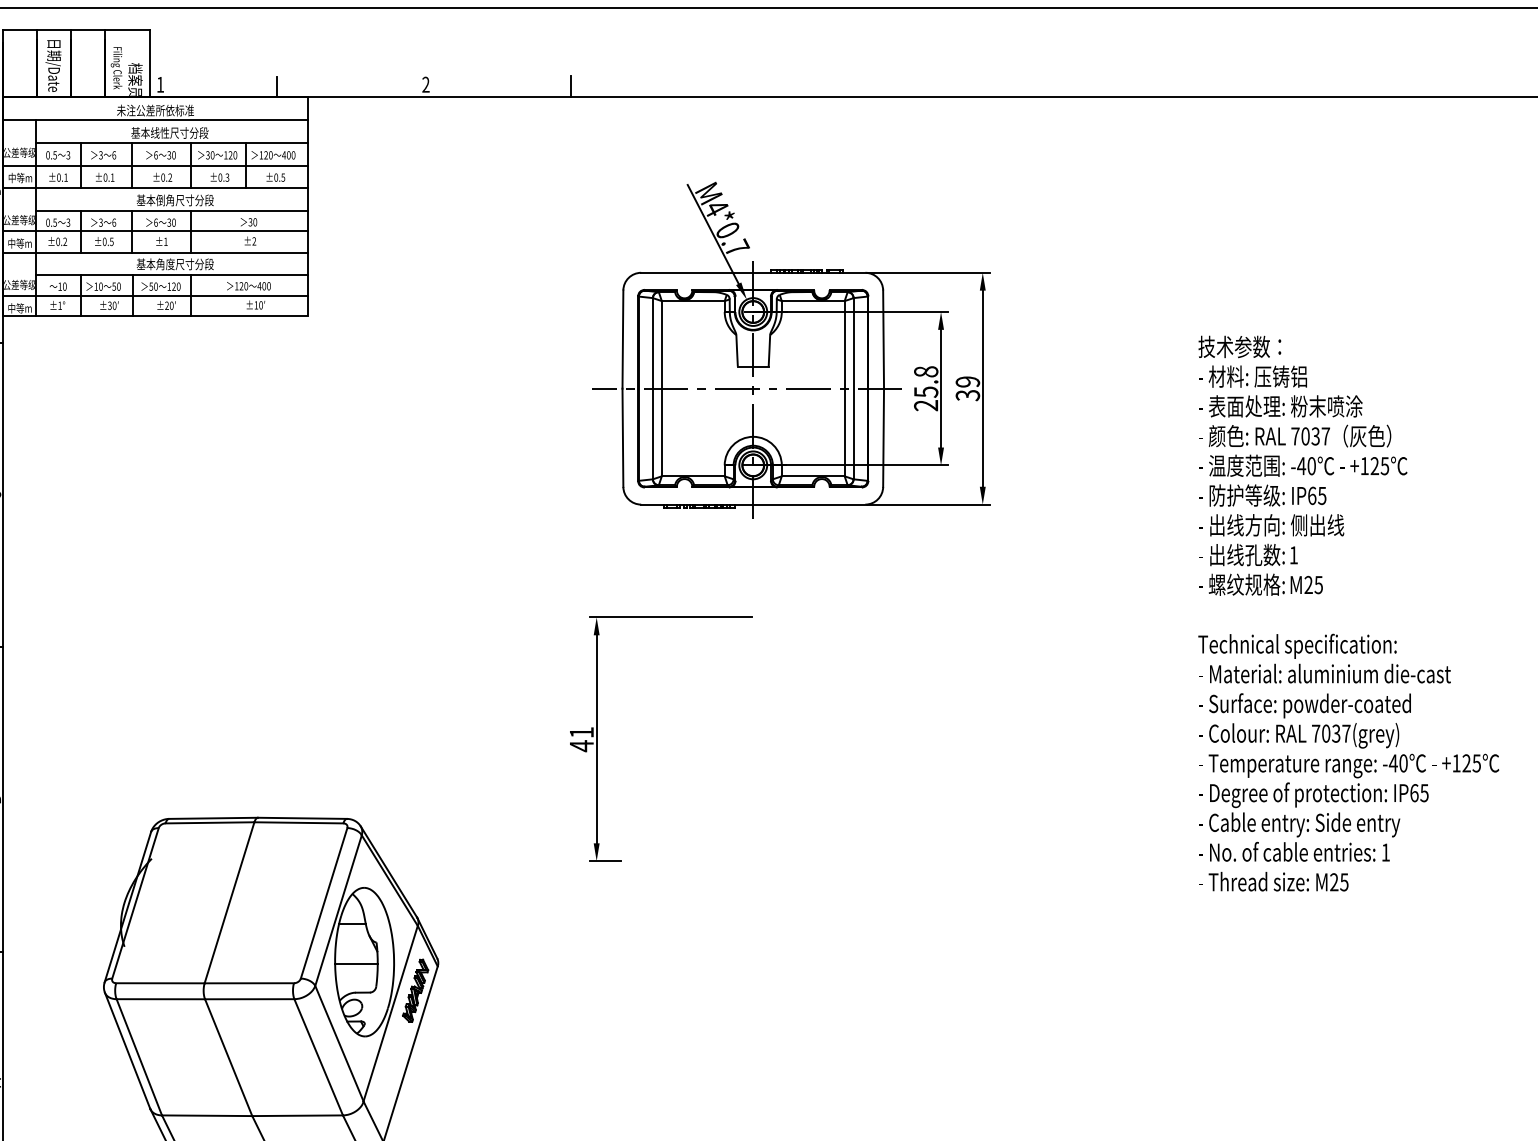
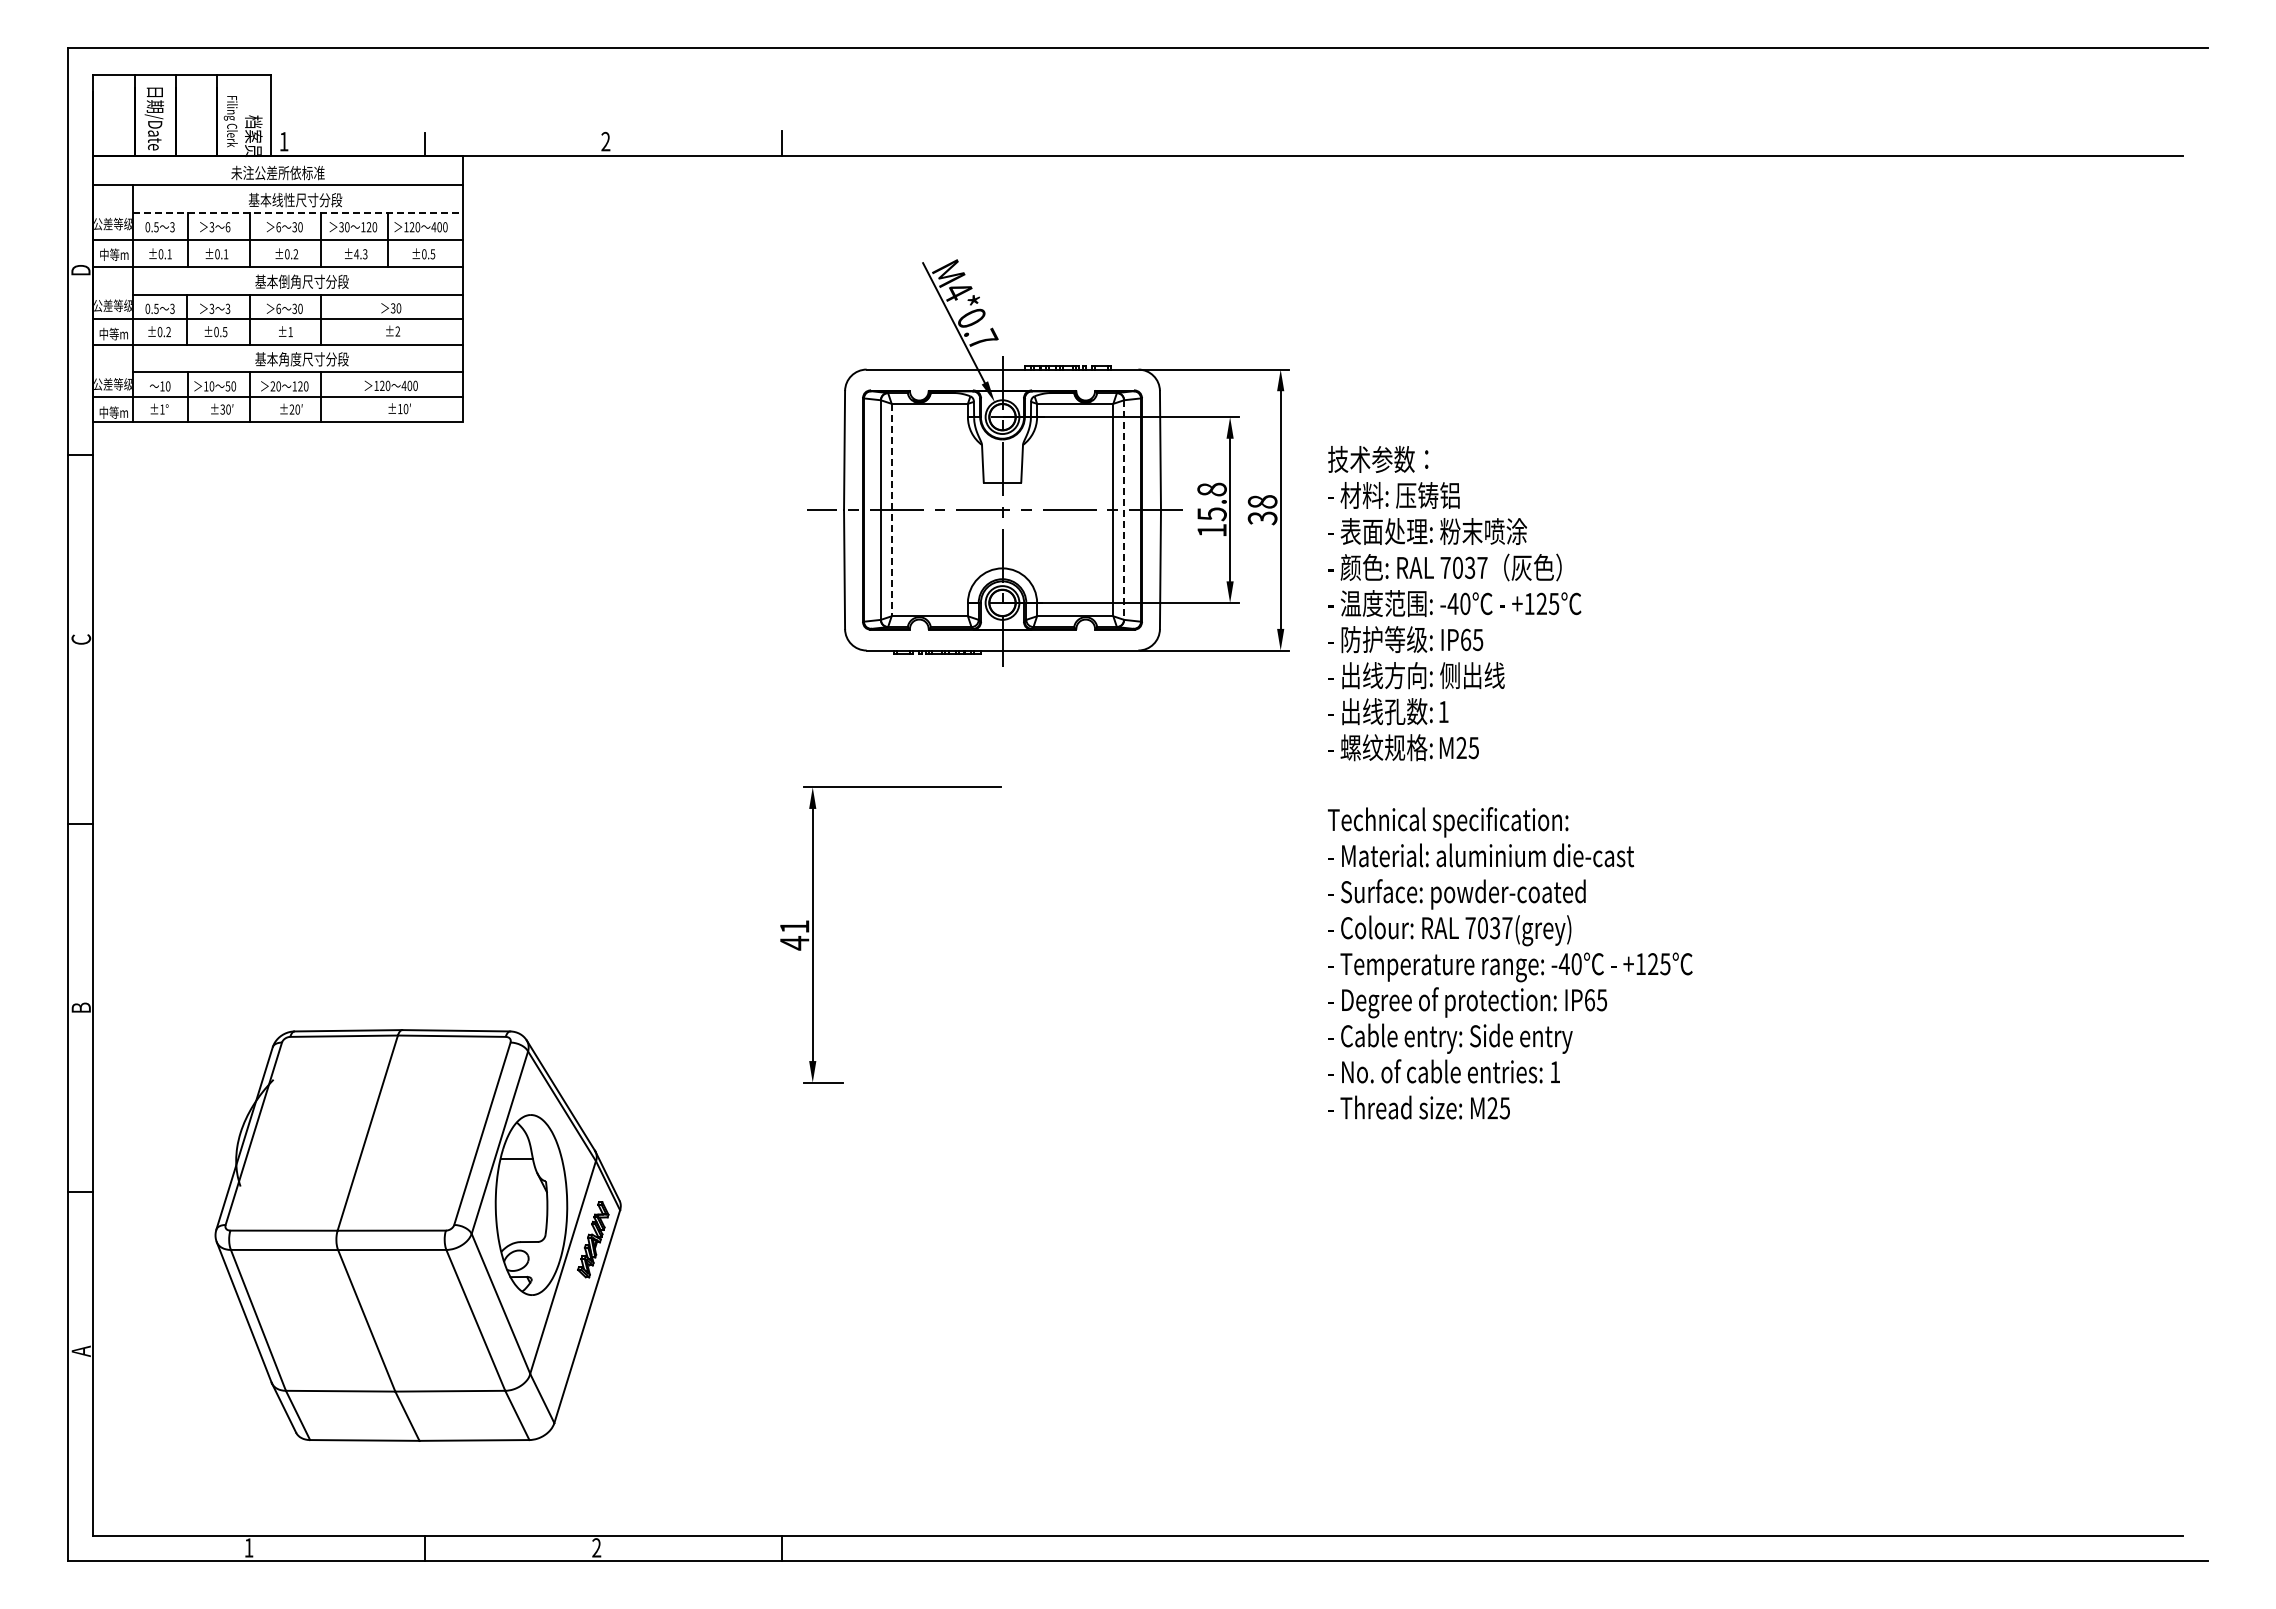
line: (171, 143) -> (297, 212), solid -> dashed
text: (220, 177) -> (356, 254), ±0.3 -> ±4.3
text: (113, 222) -> (227, 308), 6 -> 3
text: (150, 286) -> (272, 386), 50 -> 20
text: (967, 381) -> (1262, 501), 39 -> 38
line: (661, 389) -> (891, 510), solid -> dashed
line: (853, 389) -> (1124, 510), solid -> dashed
text: (925, 405) -> (1211, 530), 25.8 -> 15.8
text: (1348, 613) -> (1510, 782), moved
line: (356, 964) -> (521, 1207), removed

